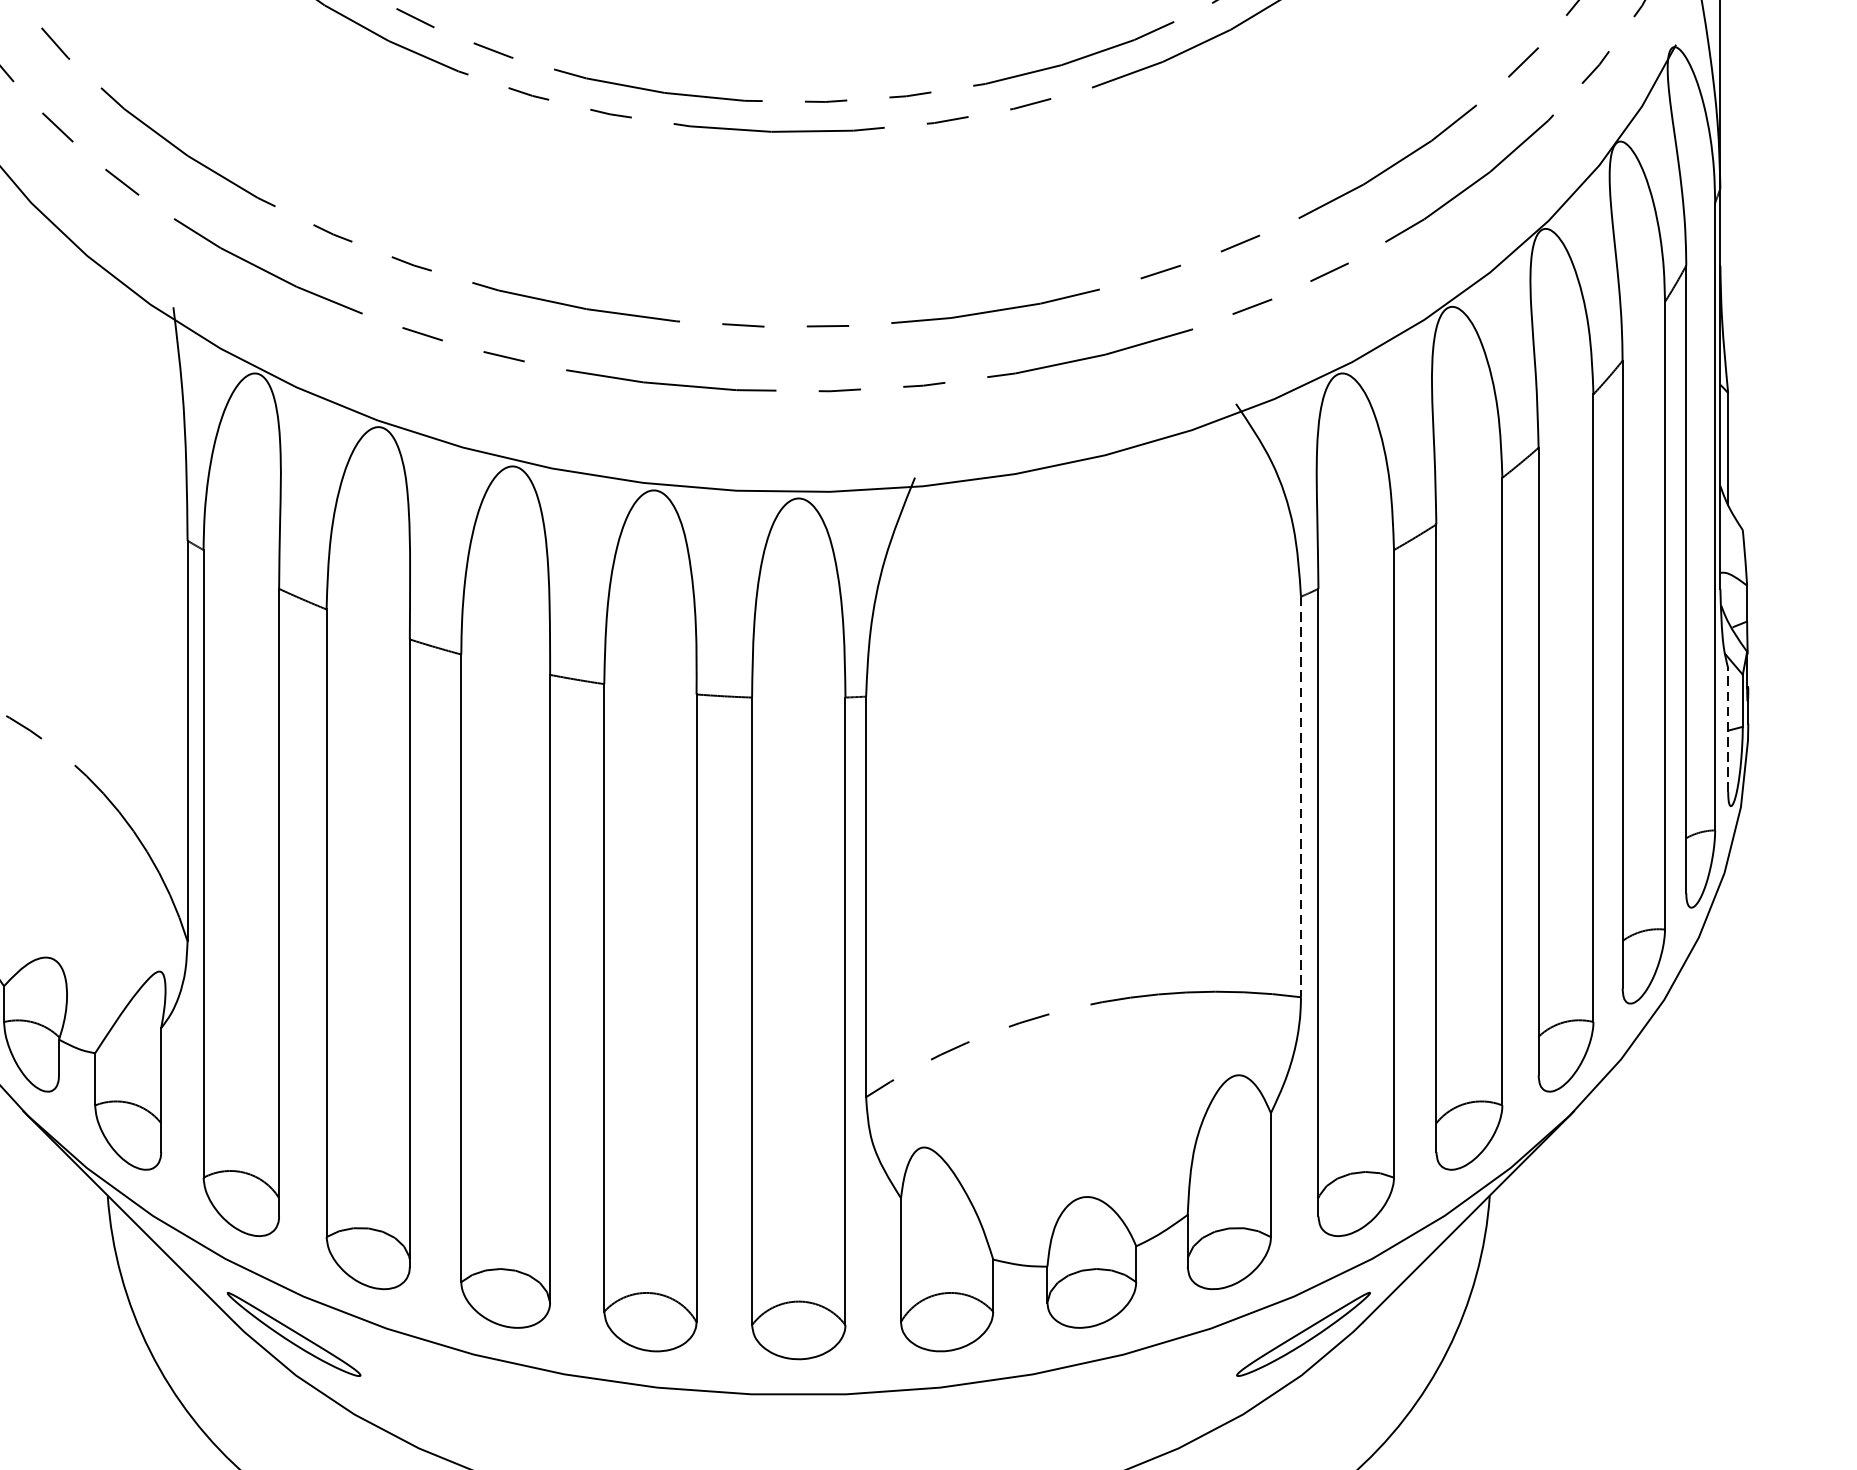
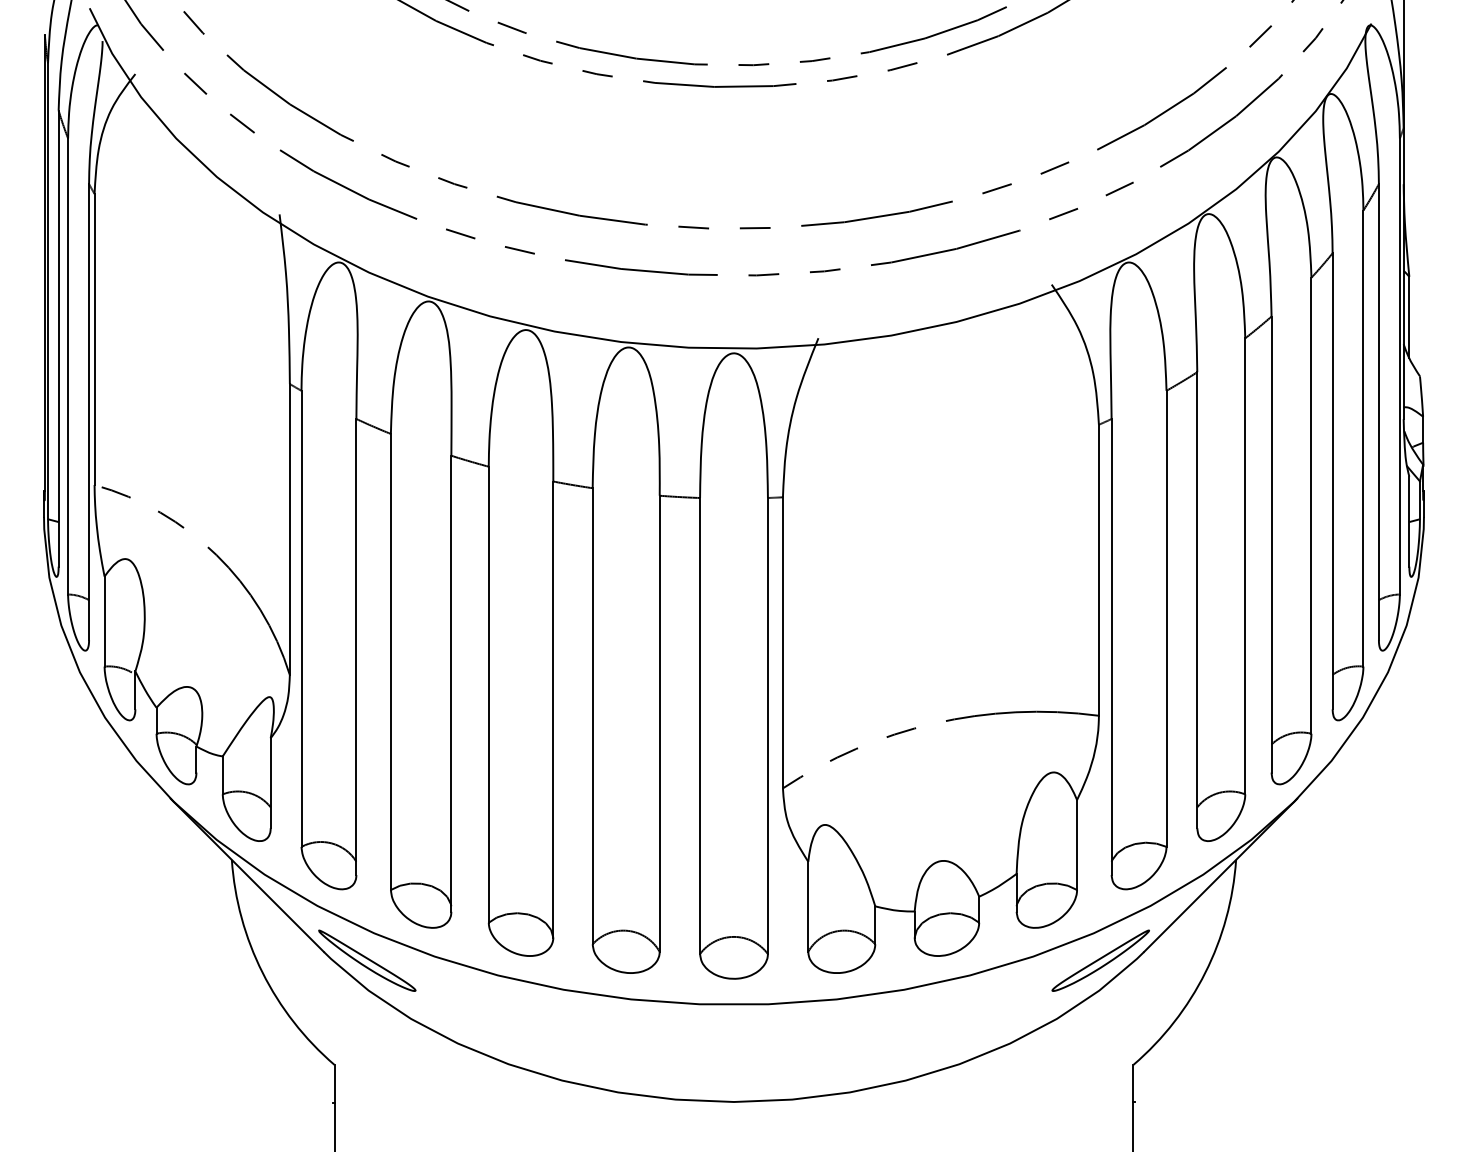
line: (1728, 729) -> (1409, 521), dashed -> solid
line: (1300, 797) -> (1098, 570), dashed -> solid

